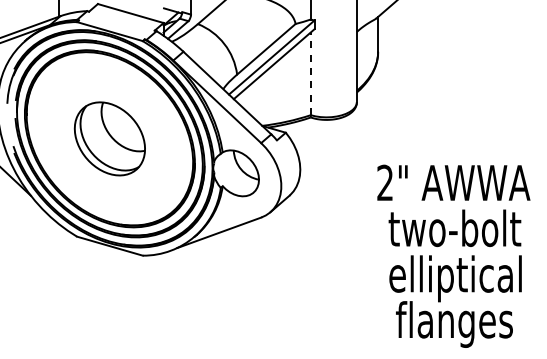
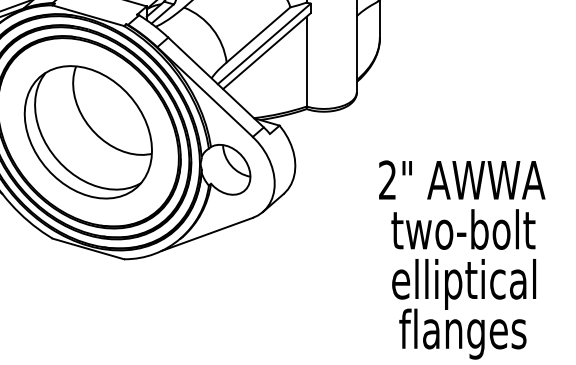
line: (310, 73) -> (306, 61), dashed -> solid
part: (109, 138) -> (87, 131), size x1.67

